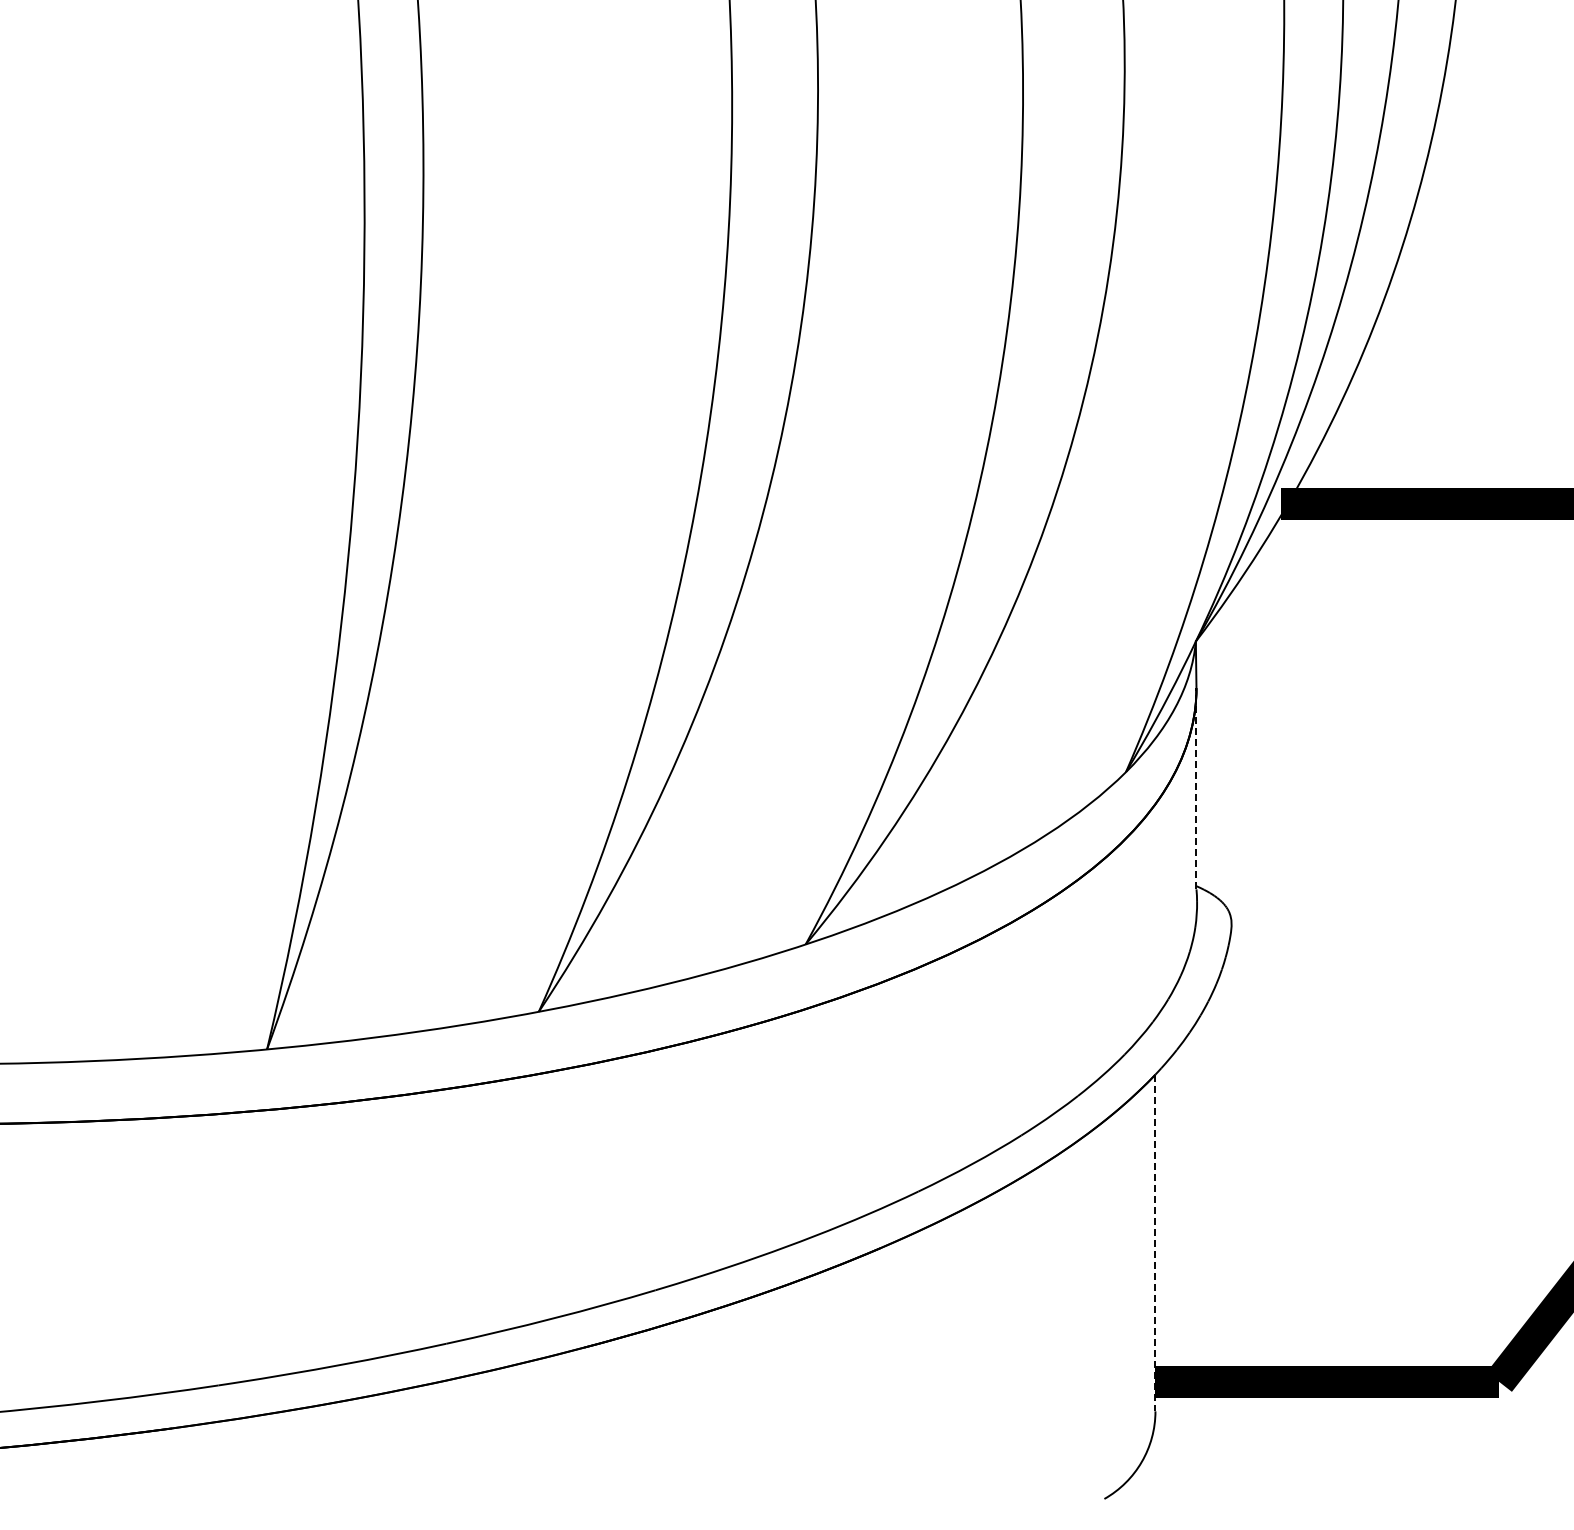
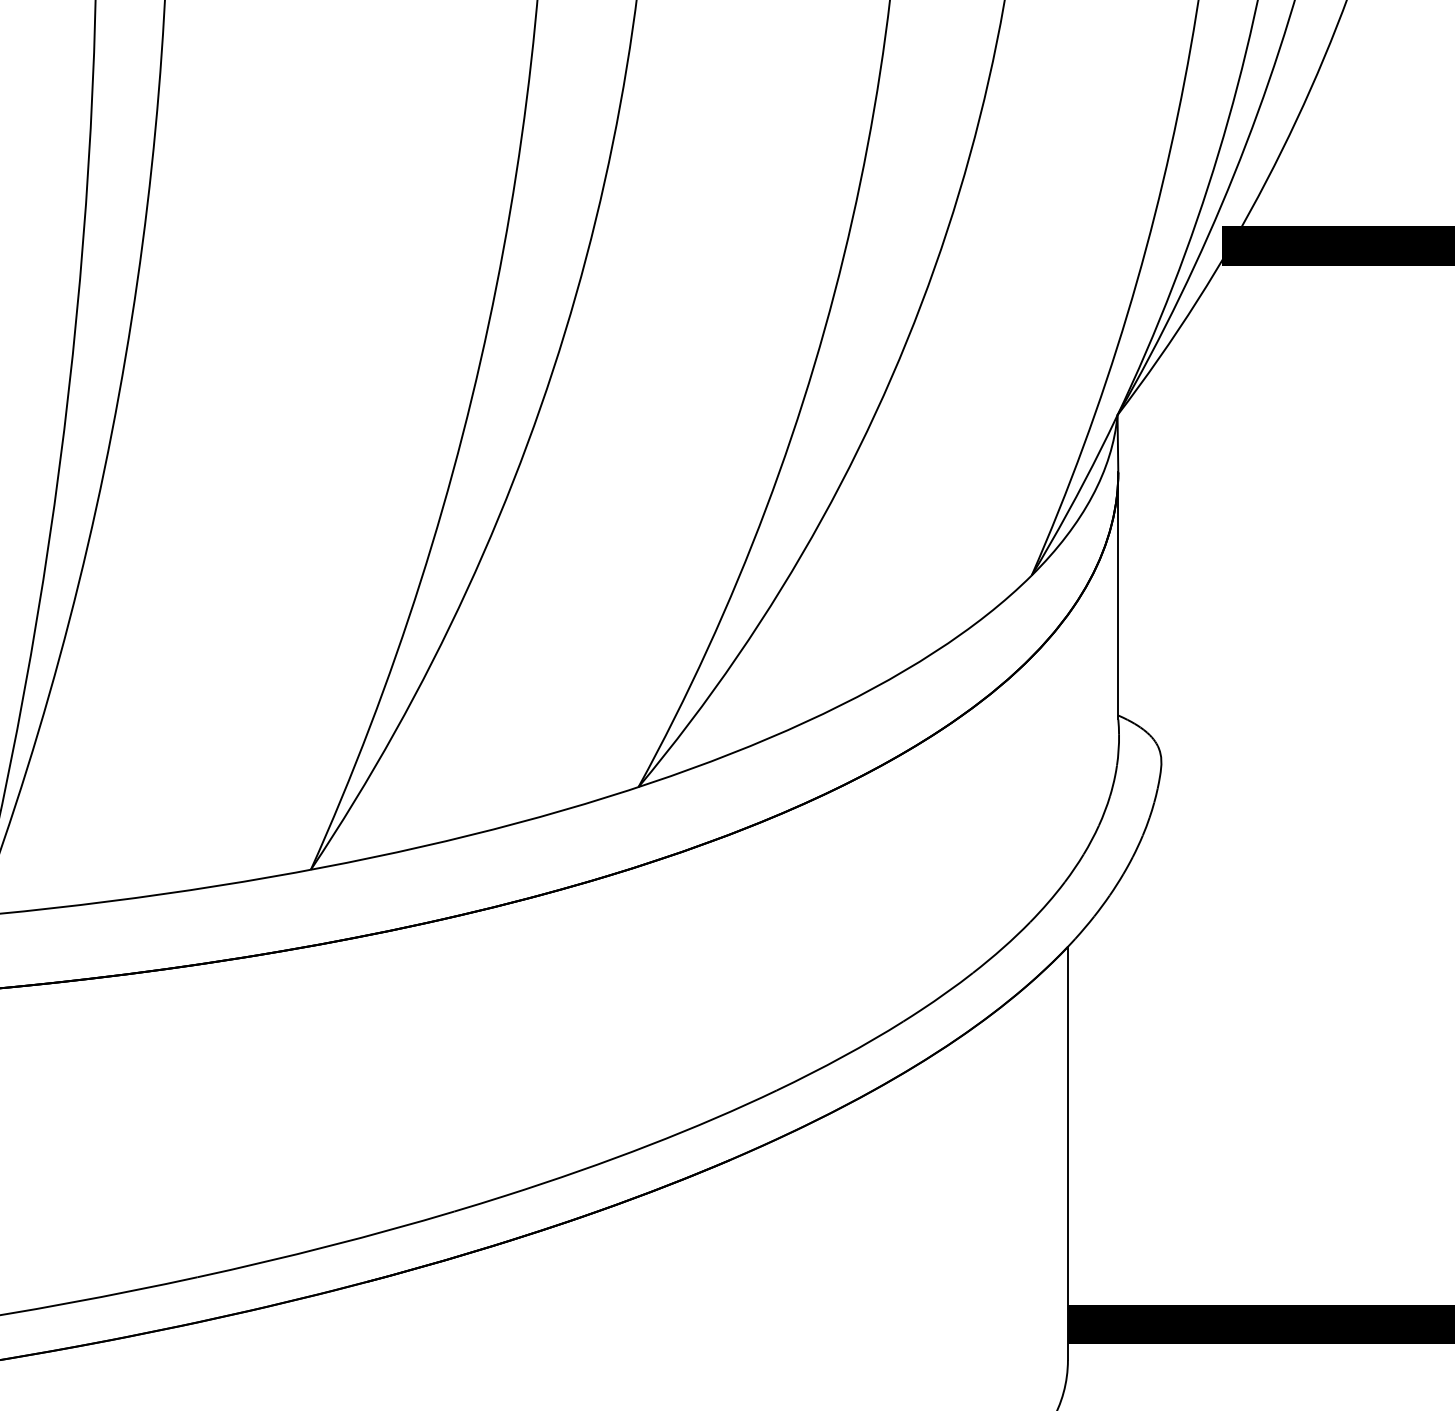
line: (1196, 788) -> (1118, 595), dashed -> solid
line: (1155, 1243) -> (1067, 1154), dashed -> solid

